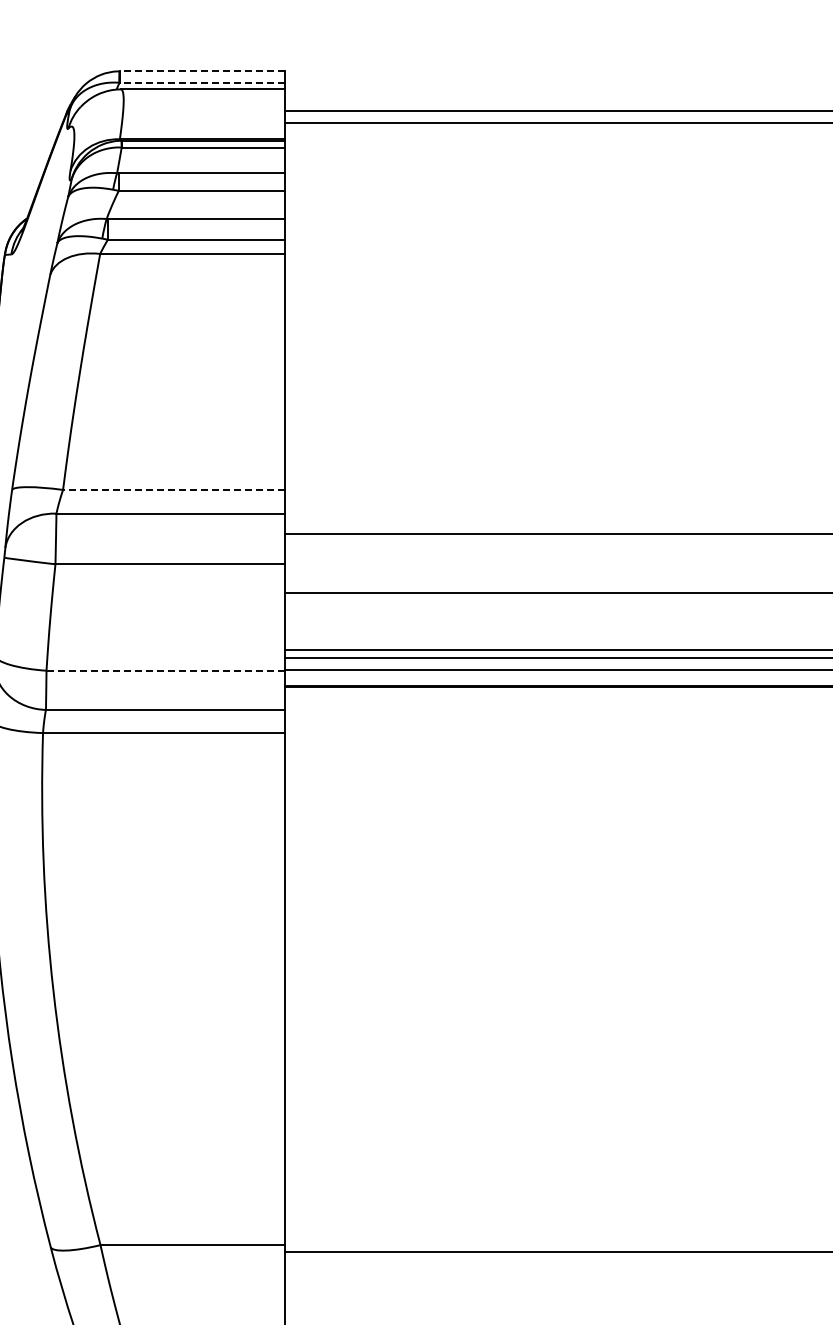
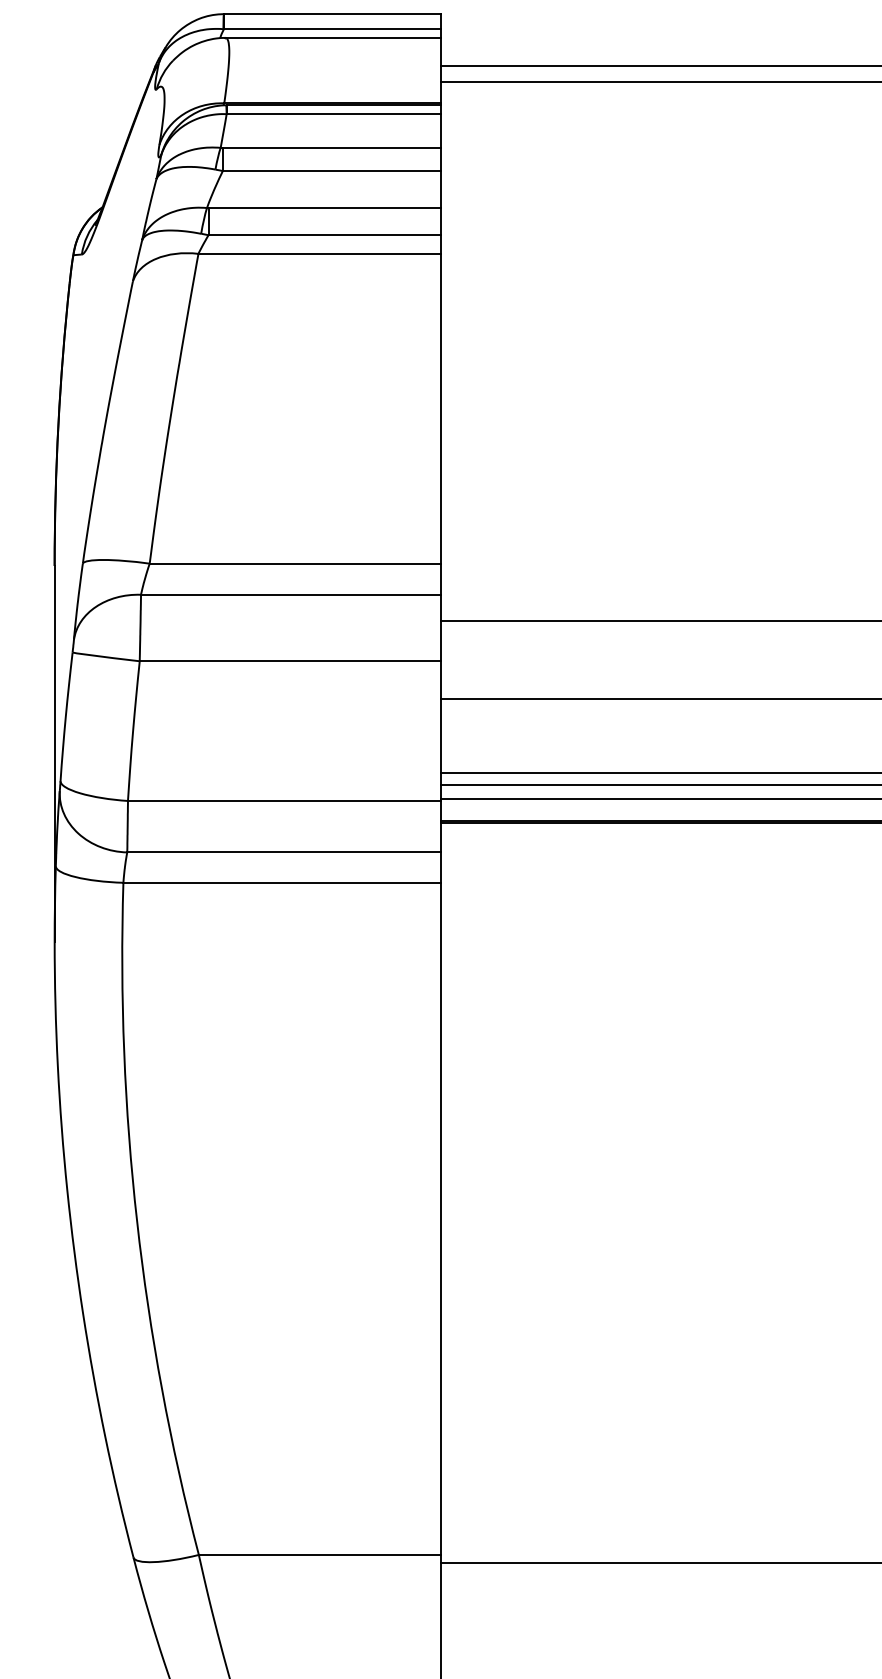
line: (202, 71) -> (332, 14), dashed -> solid
line: (202, 82) -> (332, 28), dashed -> solid
line: (174, 489) -> (295, 563), dashed -> solid
line: (165, 670) -> (284, 800), dashed -> solid

